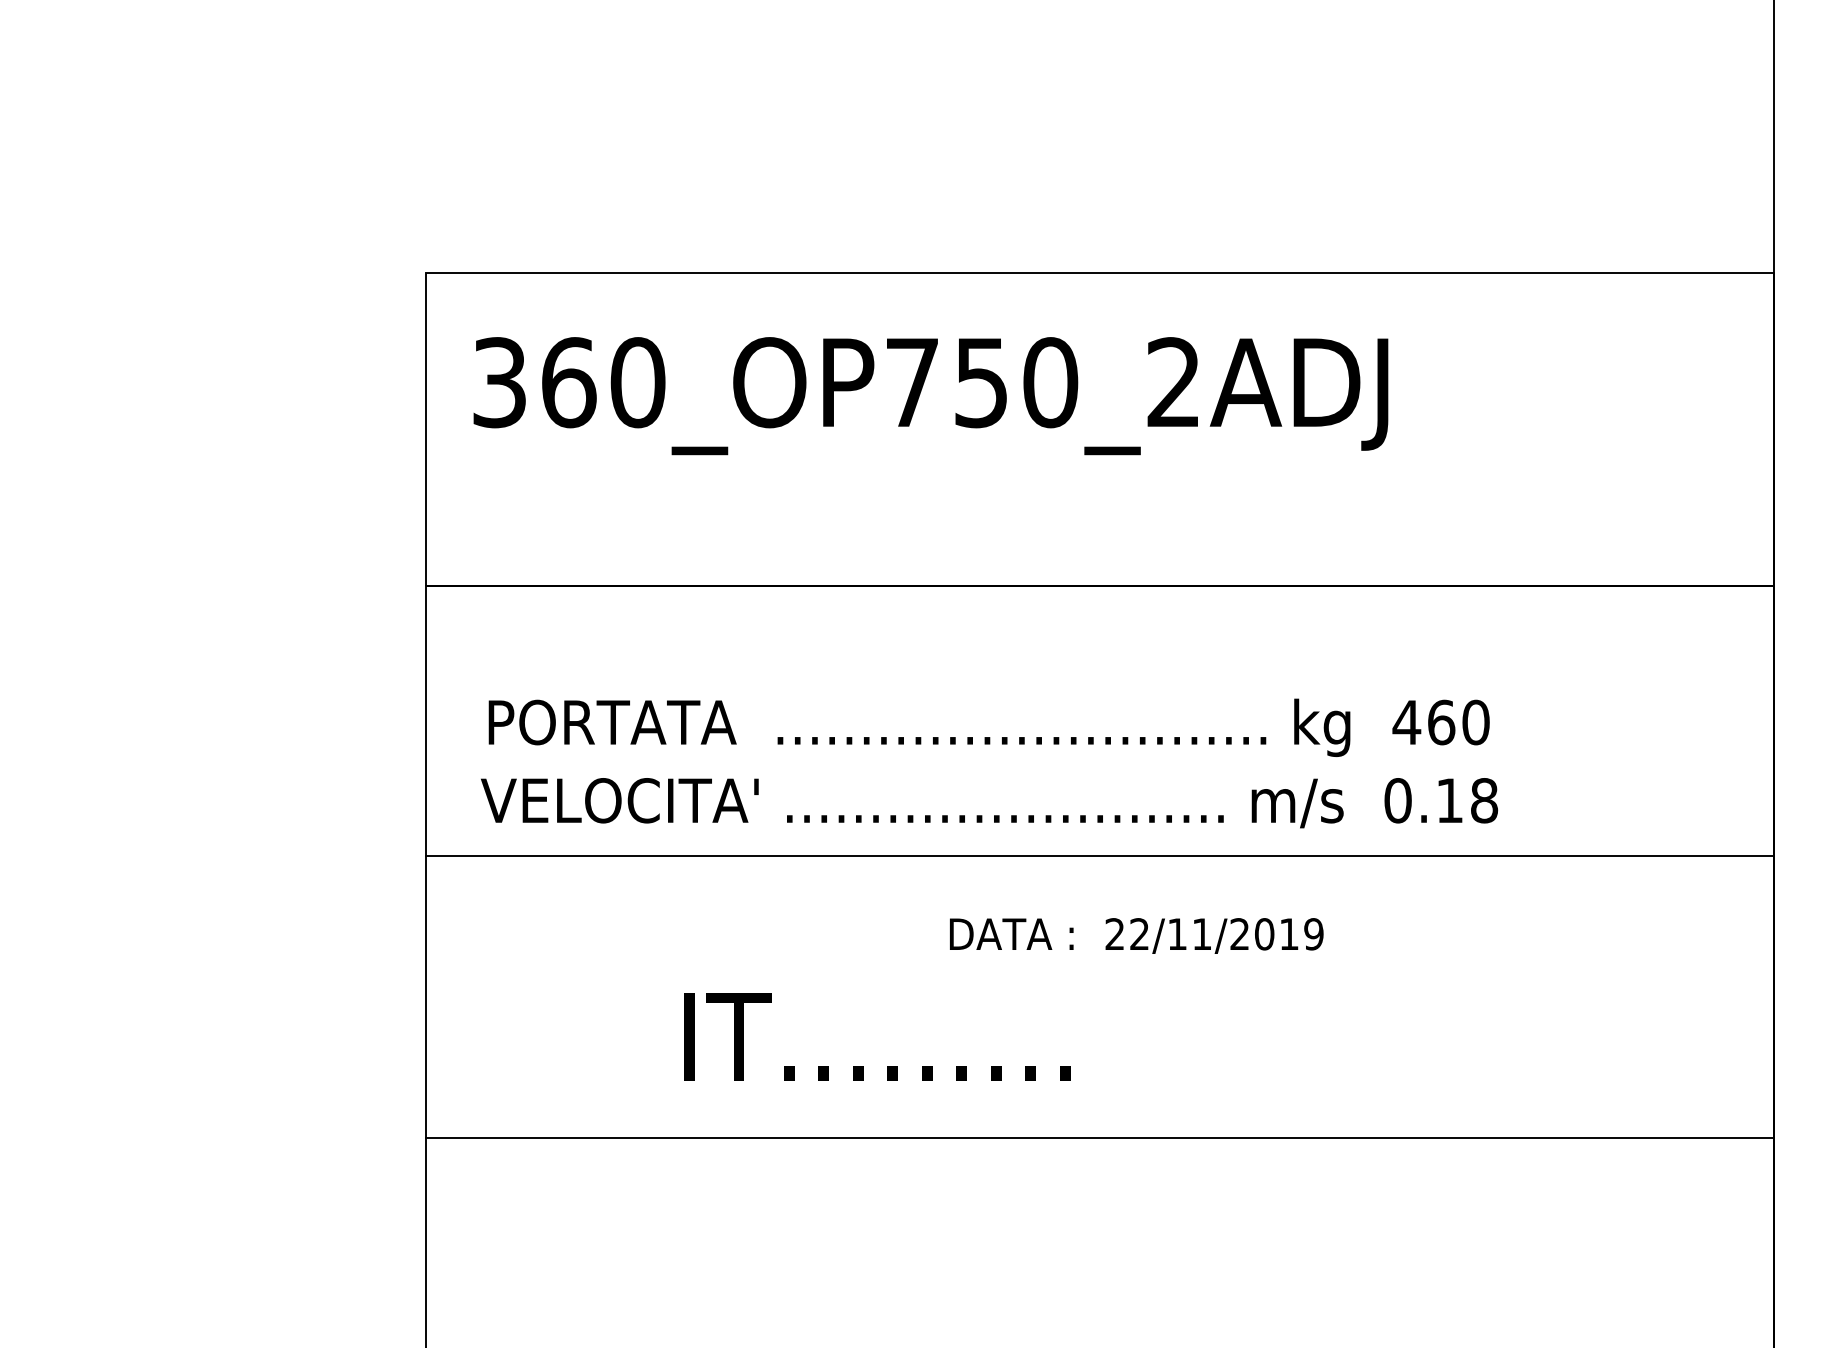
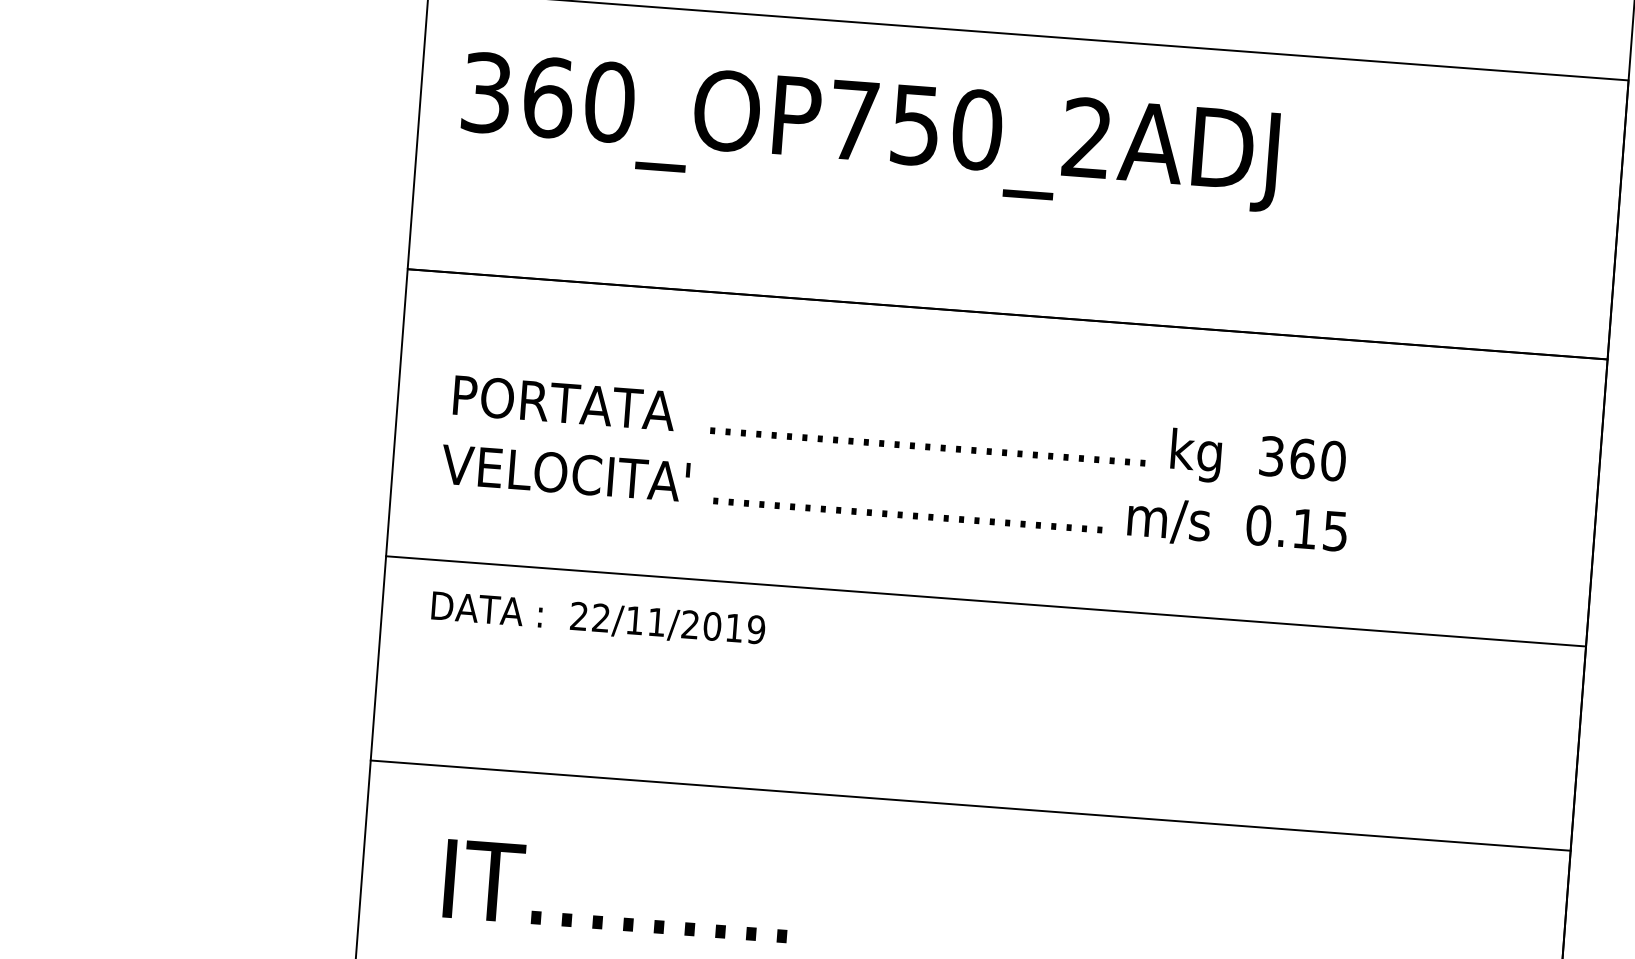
text: (1406, 722) -> (1271, 456), 460 -> 360
text: (1484, 800) -> (1335, 531), 0.18 -> 0.15
line: (1099, 856) -> (985, 601), moved
text: (1136, 935) -> (598, 618), moved
text: (877, 1036) -> (617, 890), moved

